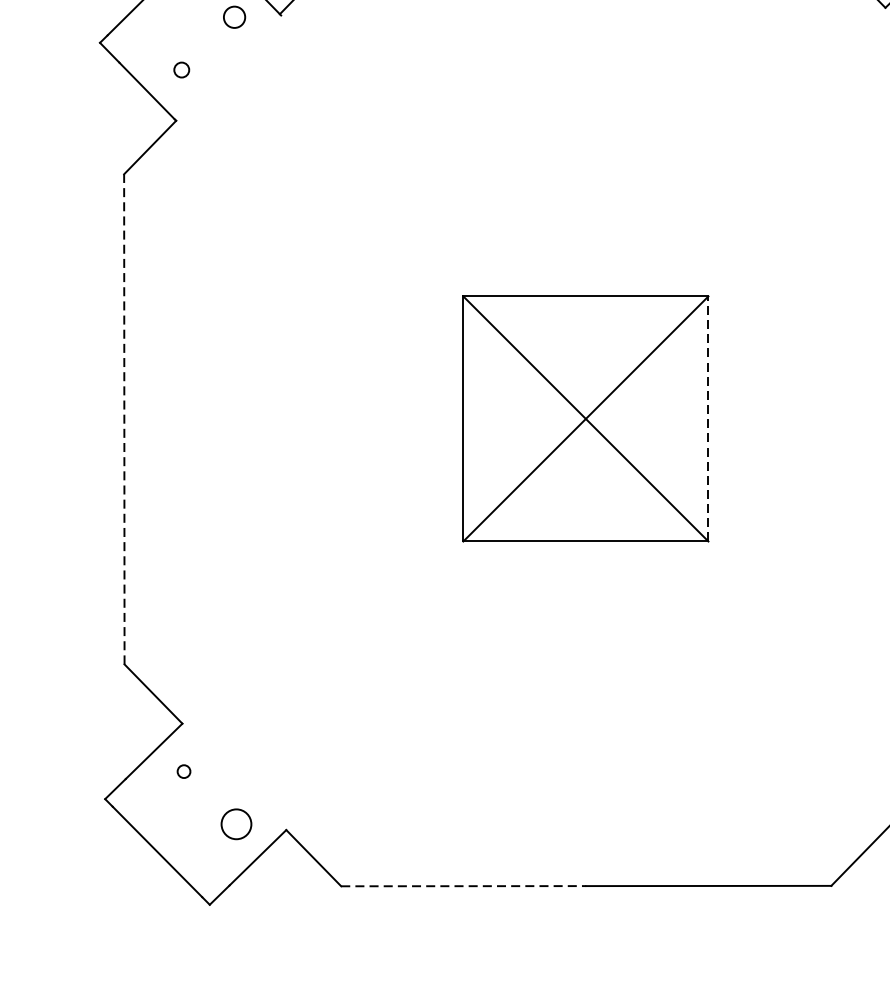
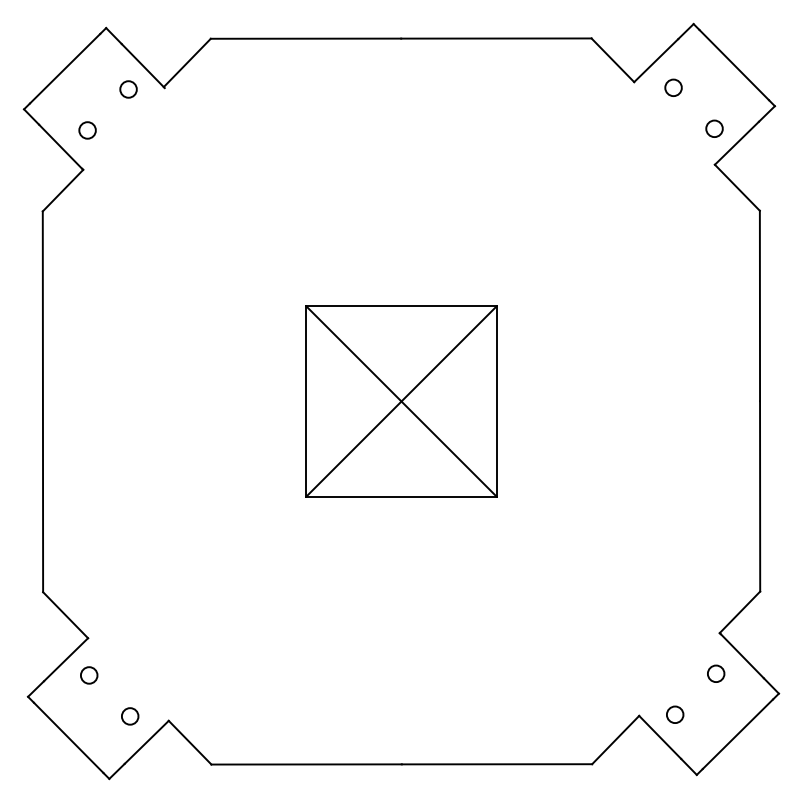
circle: (181, 70) -> (87, 130), size x1.43
line: (123, 418) -> (42, 401), dashed -> solid
line: (708, 418) -> (496, 401), dashed -> solid
circle: (184, 771) -> (89, 675), size x1.67
circle: (237, 824) -> (130, 716), size x0.71
line: (464, 886) -> (307, 764), dashed -> solid

